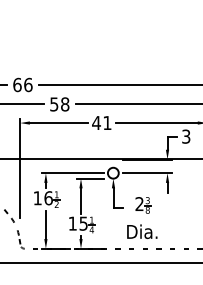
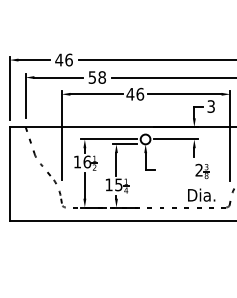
text: (17, 84) -> (59, 59), 66 -> 46
text: (107, 122) -> (140, 93), 41 -> 46
part: (142, 217) -> (201, 182), moved

